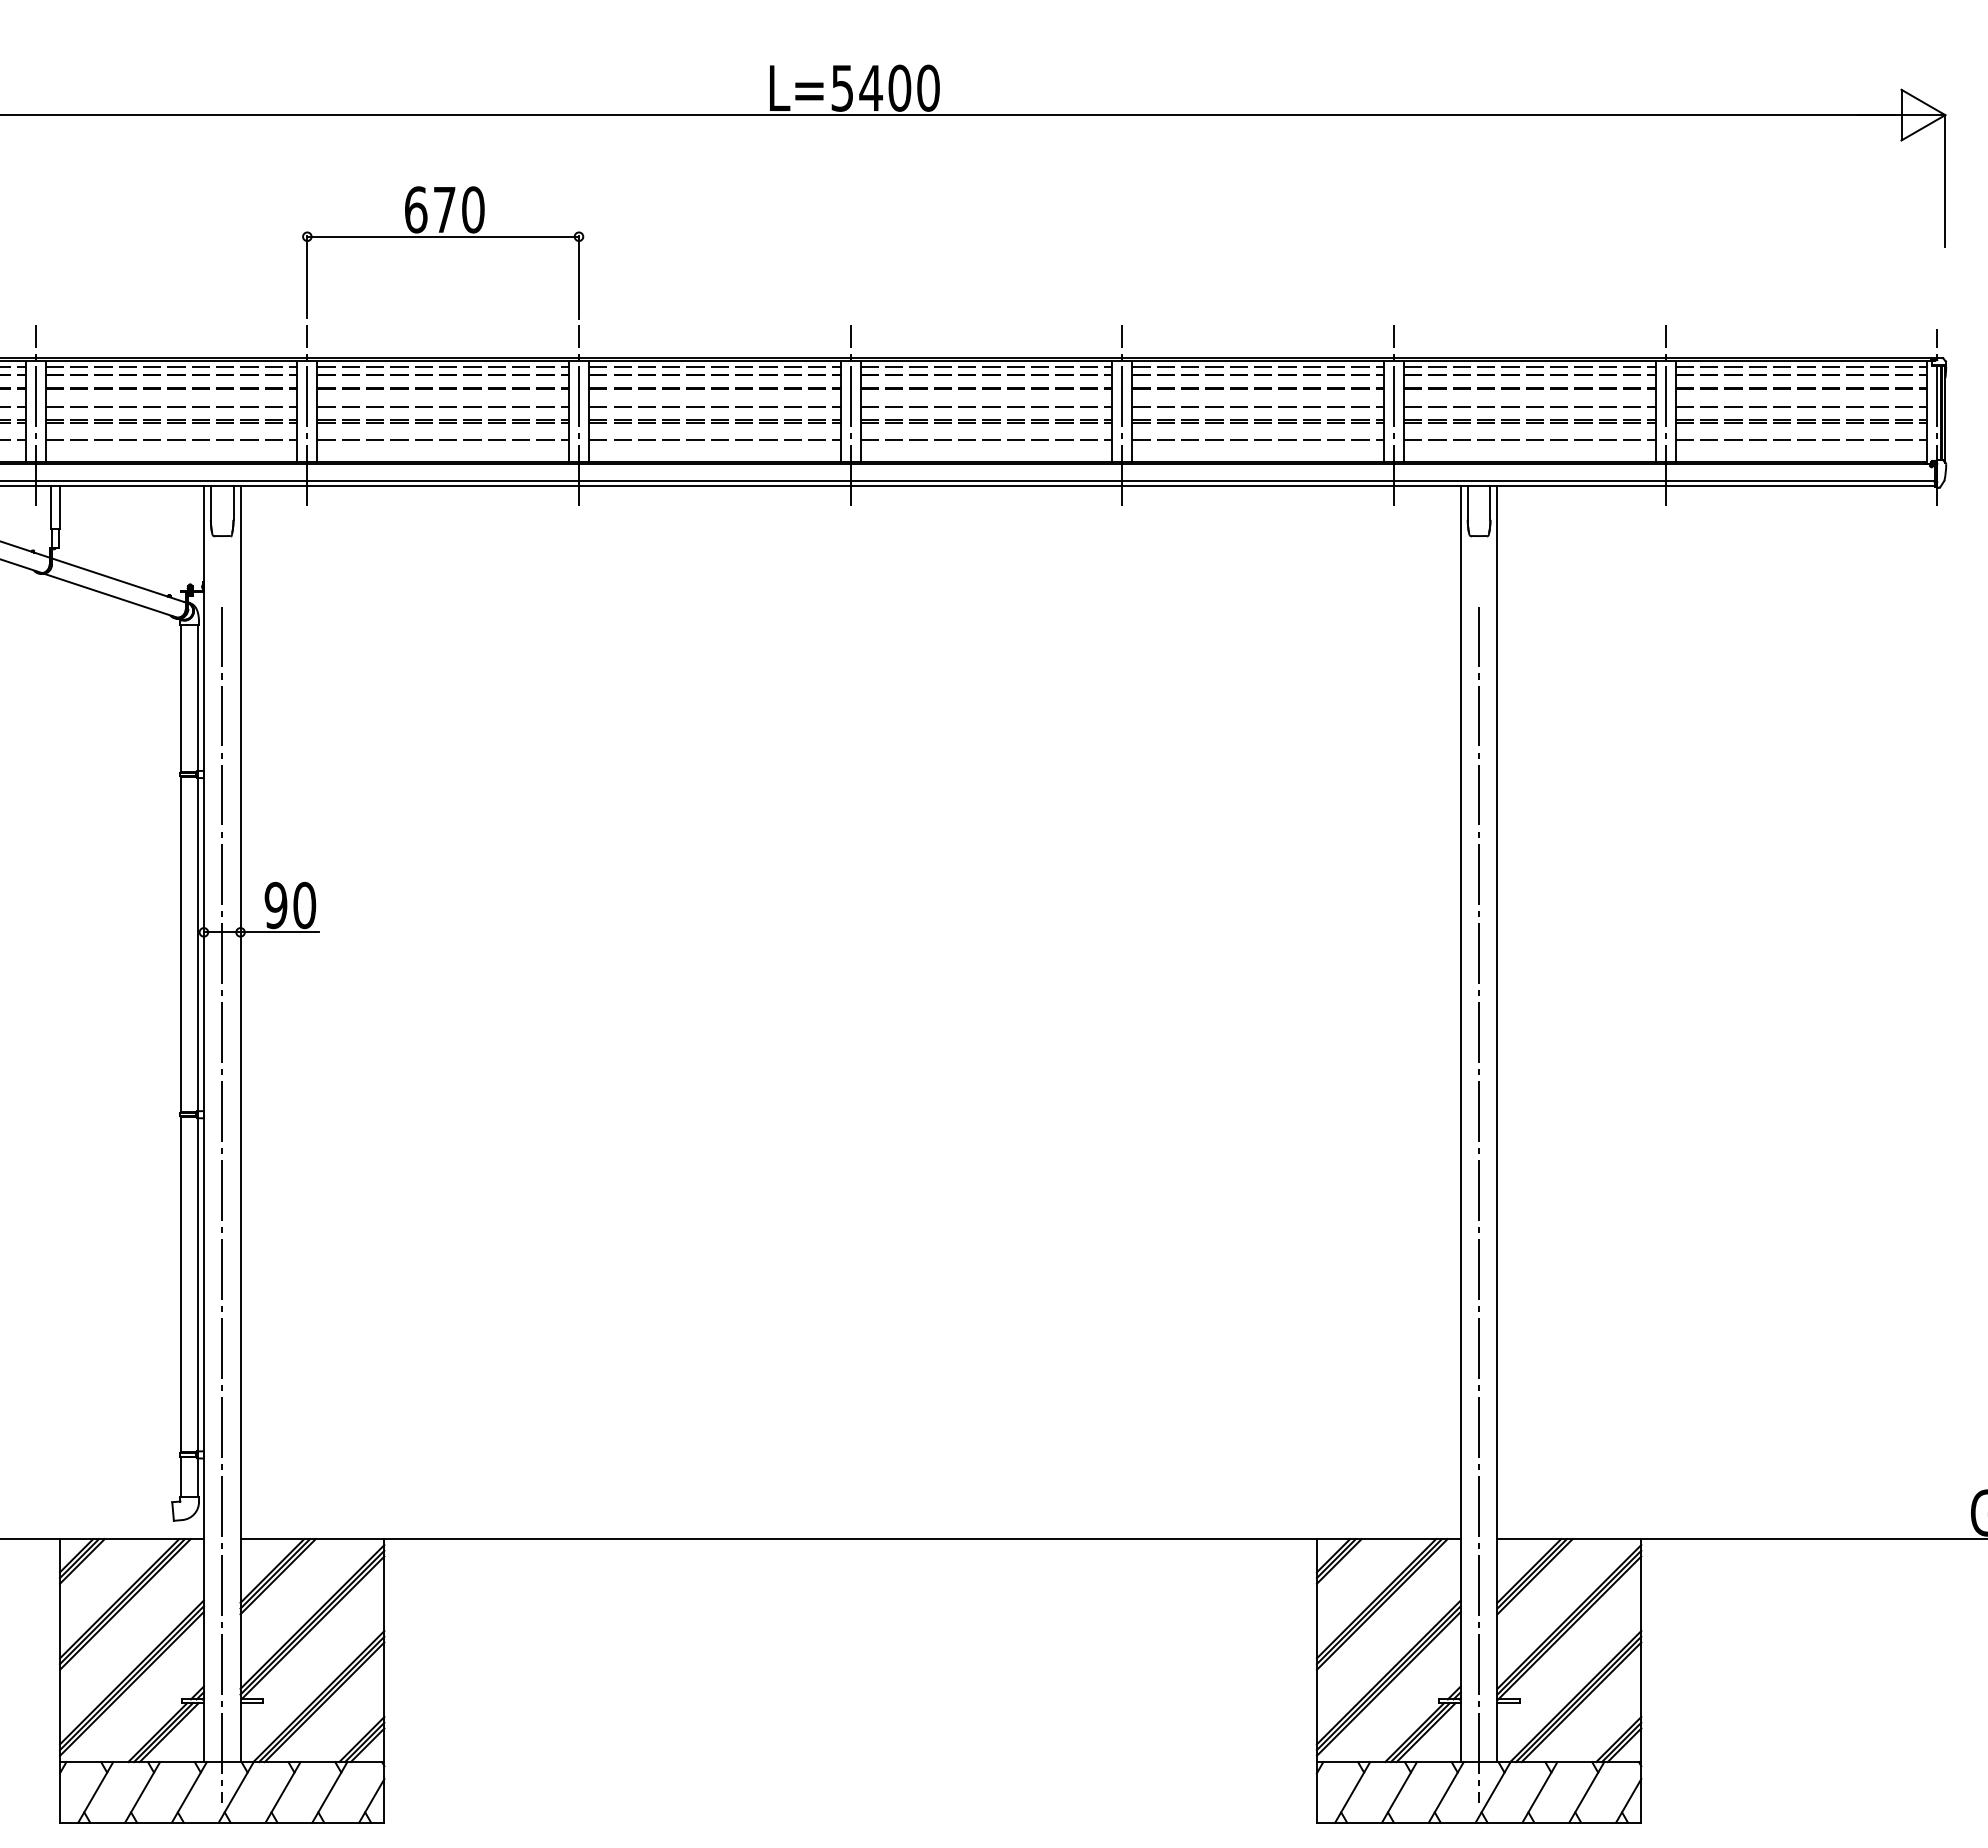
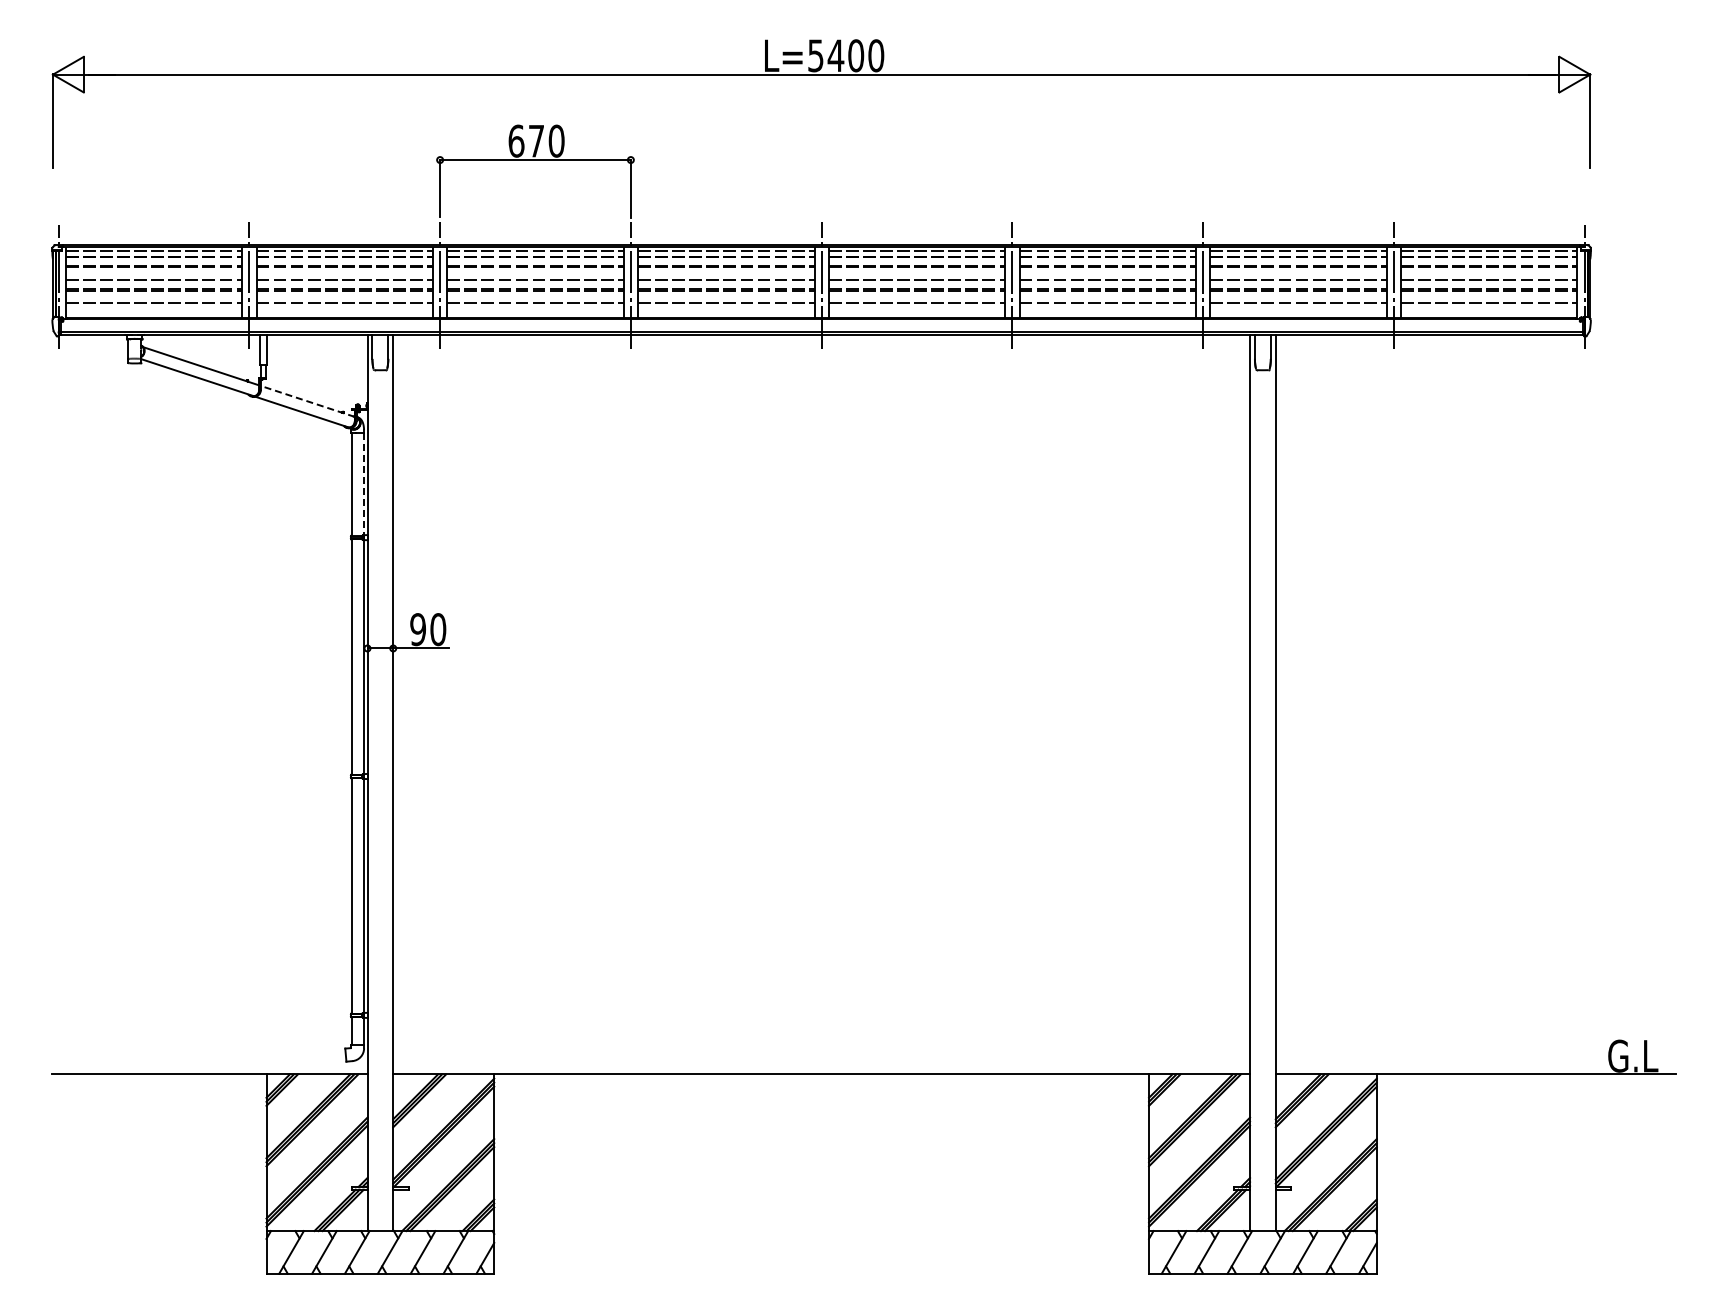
line: (118, 580) -> (307, 401), solid -> dashed
line: (198, 698) -> (363, 484), solid -> dashed
line: (222, 1204) -> (380, 839), removed
line: (1478, 1204) -> (1262, 839), removed

